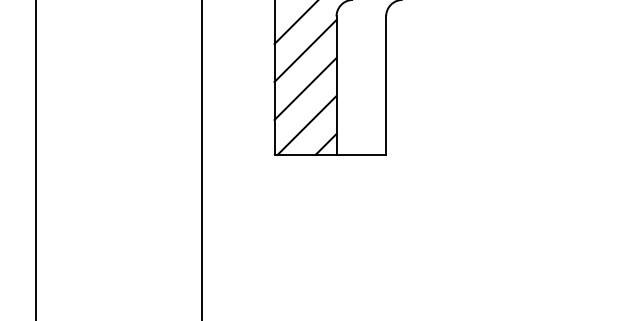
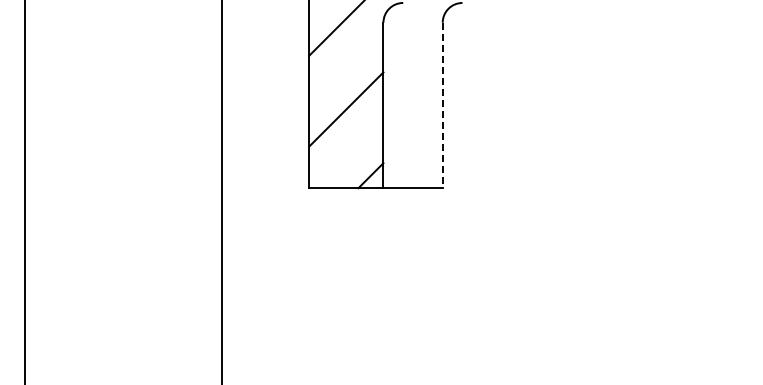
line: (305, 51) -> (346, 64), removed
line: (385, 85) -> (442, 105), solid -> dashed
line: (307, 125) -> (348, 152), removed

